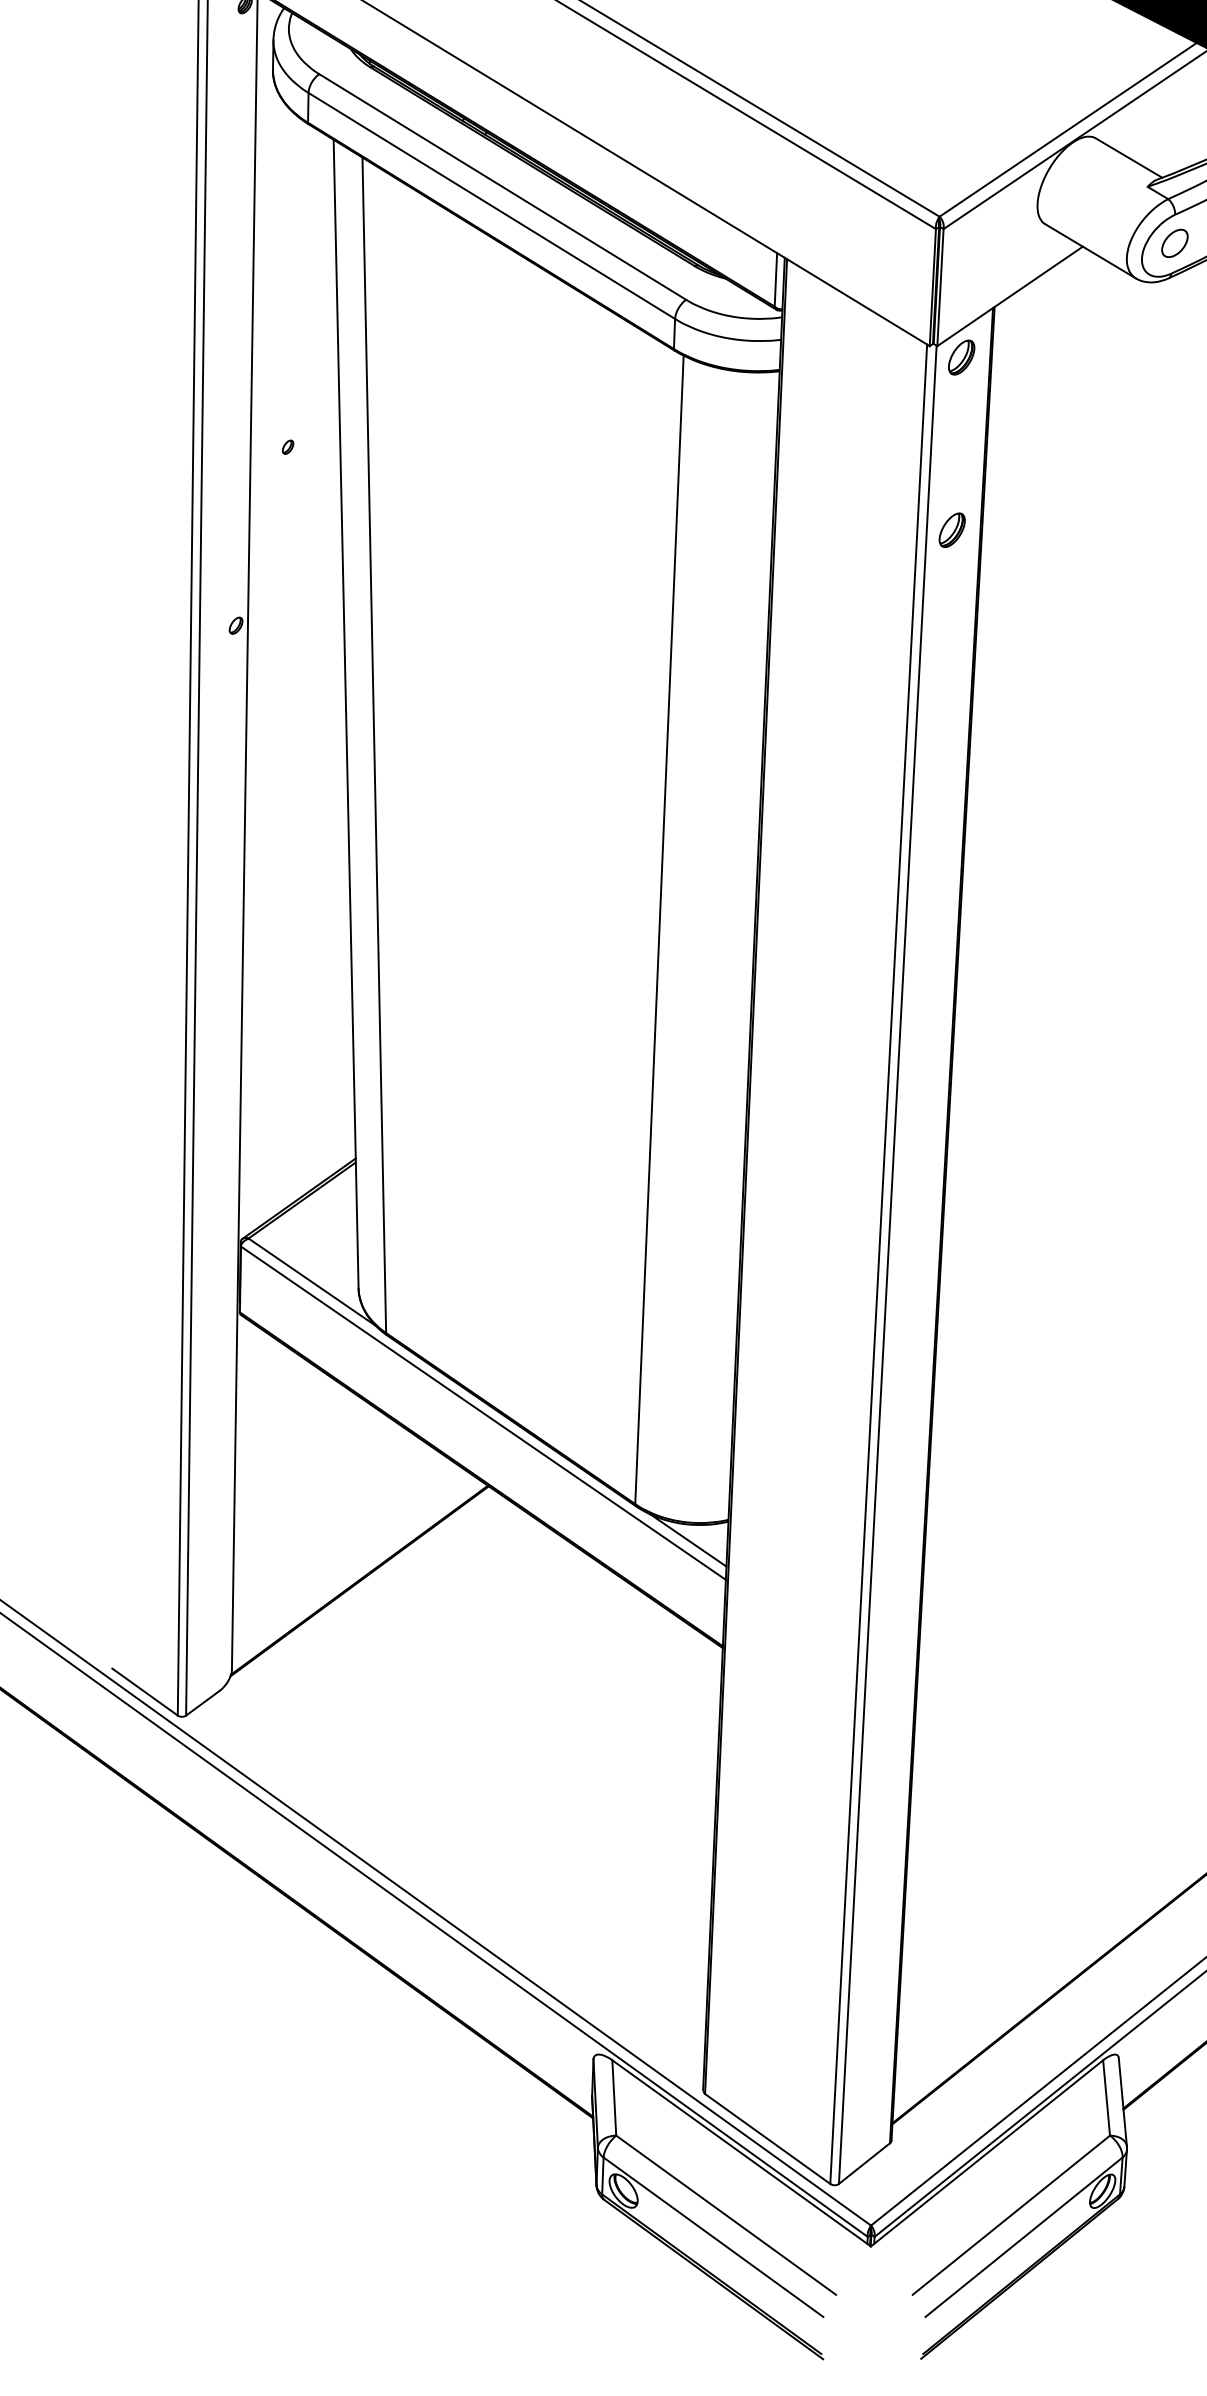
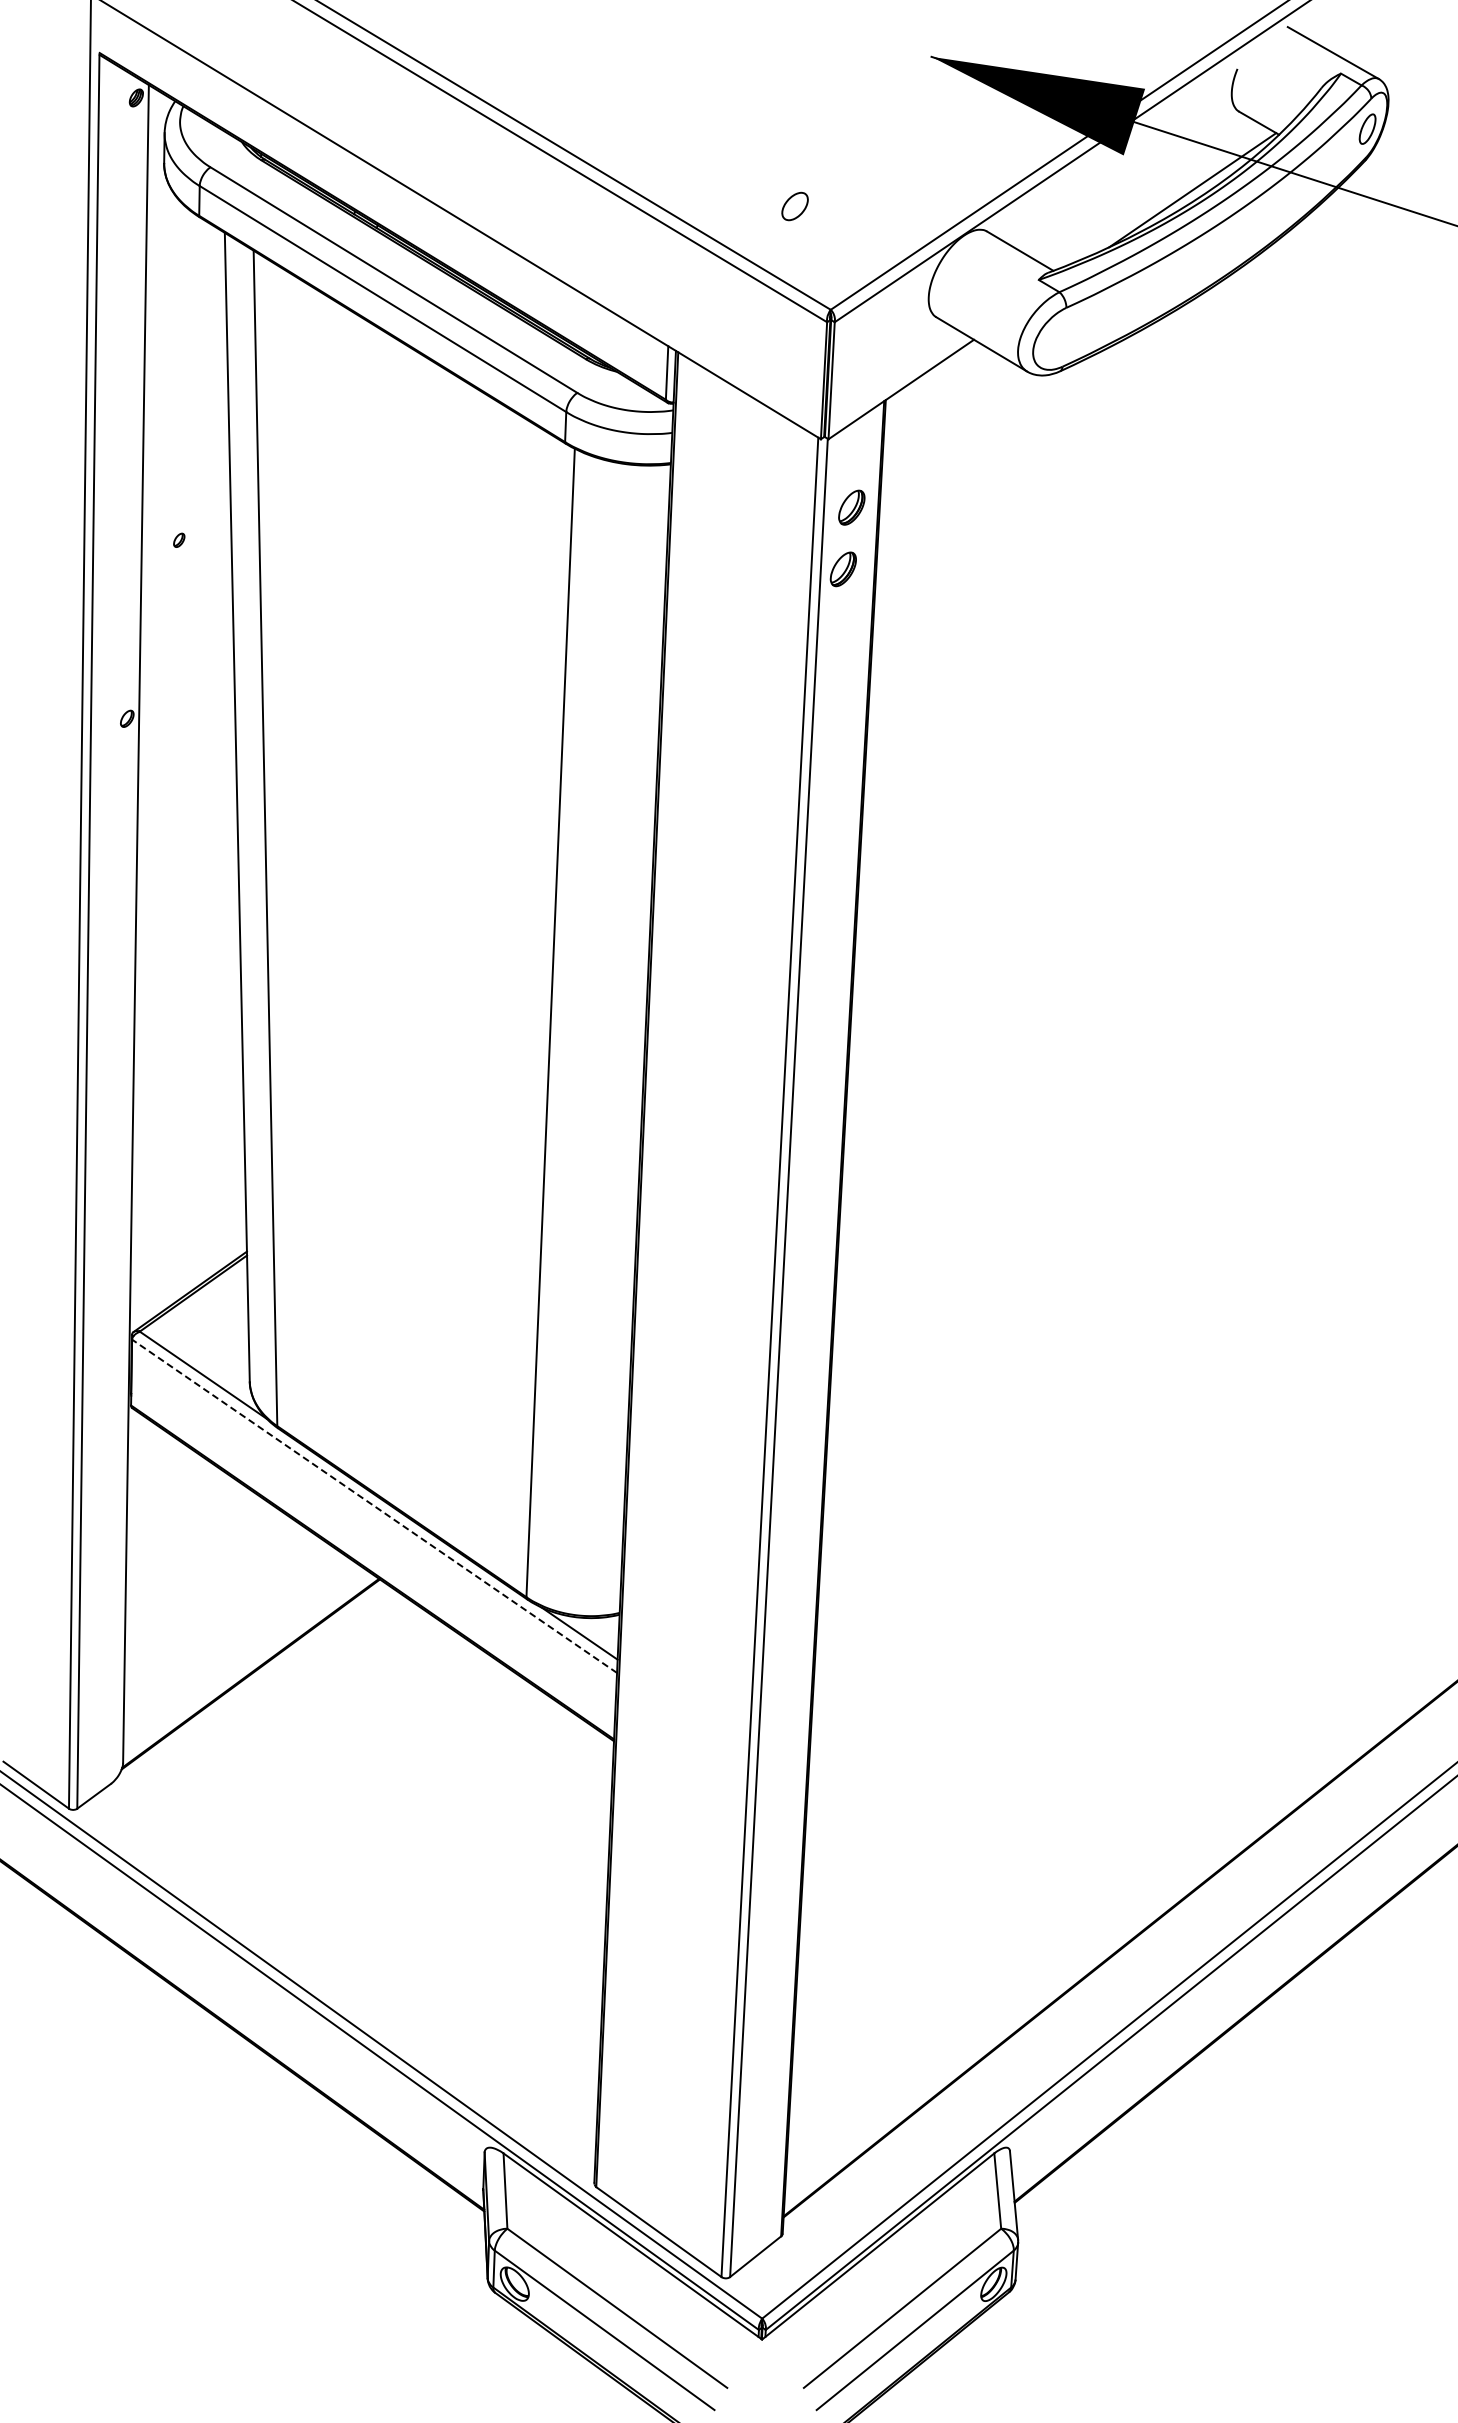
part: (1174, 243) -> (794, 206), moved
part: (961, 357) -> (851, 507), moved
part: (951, 530) -> (842, 569), moved
line: (483, 1413) -> (374, 1506), solid -> dashed

